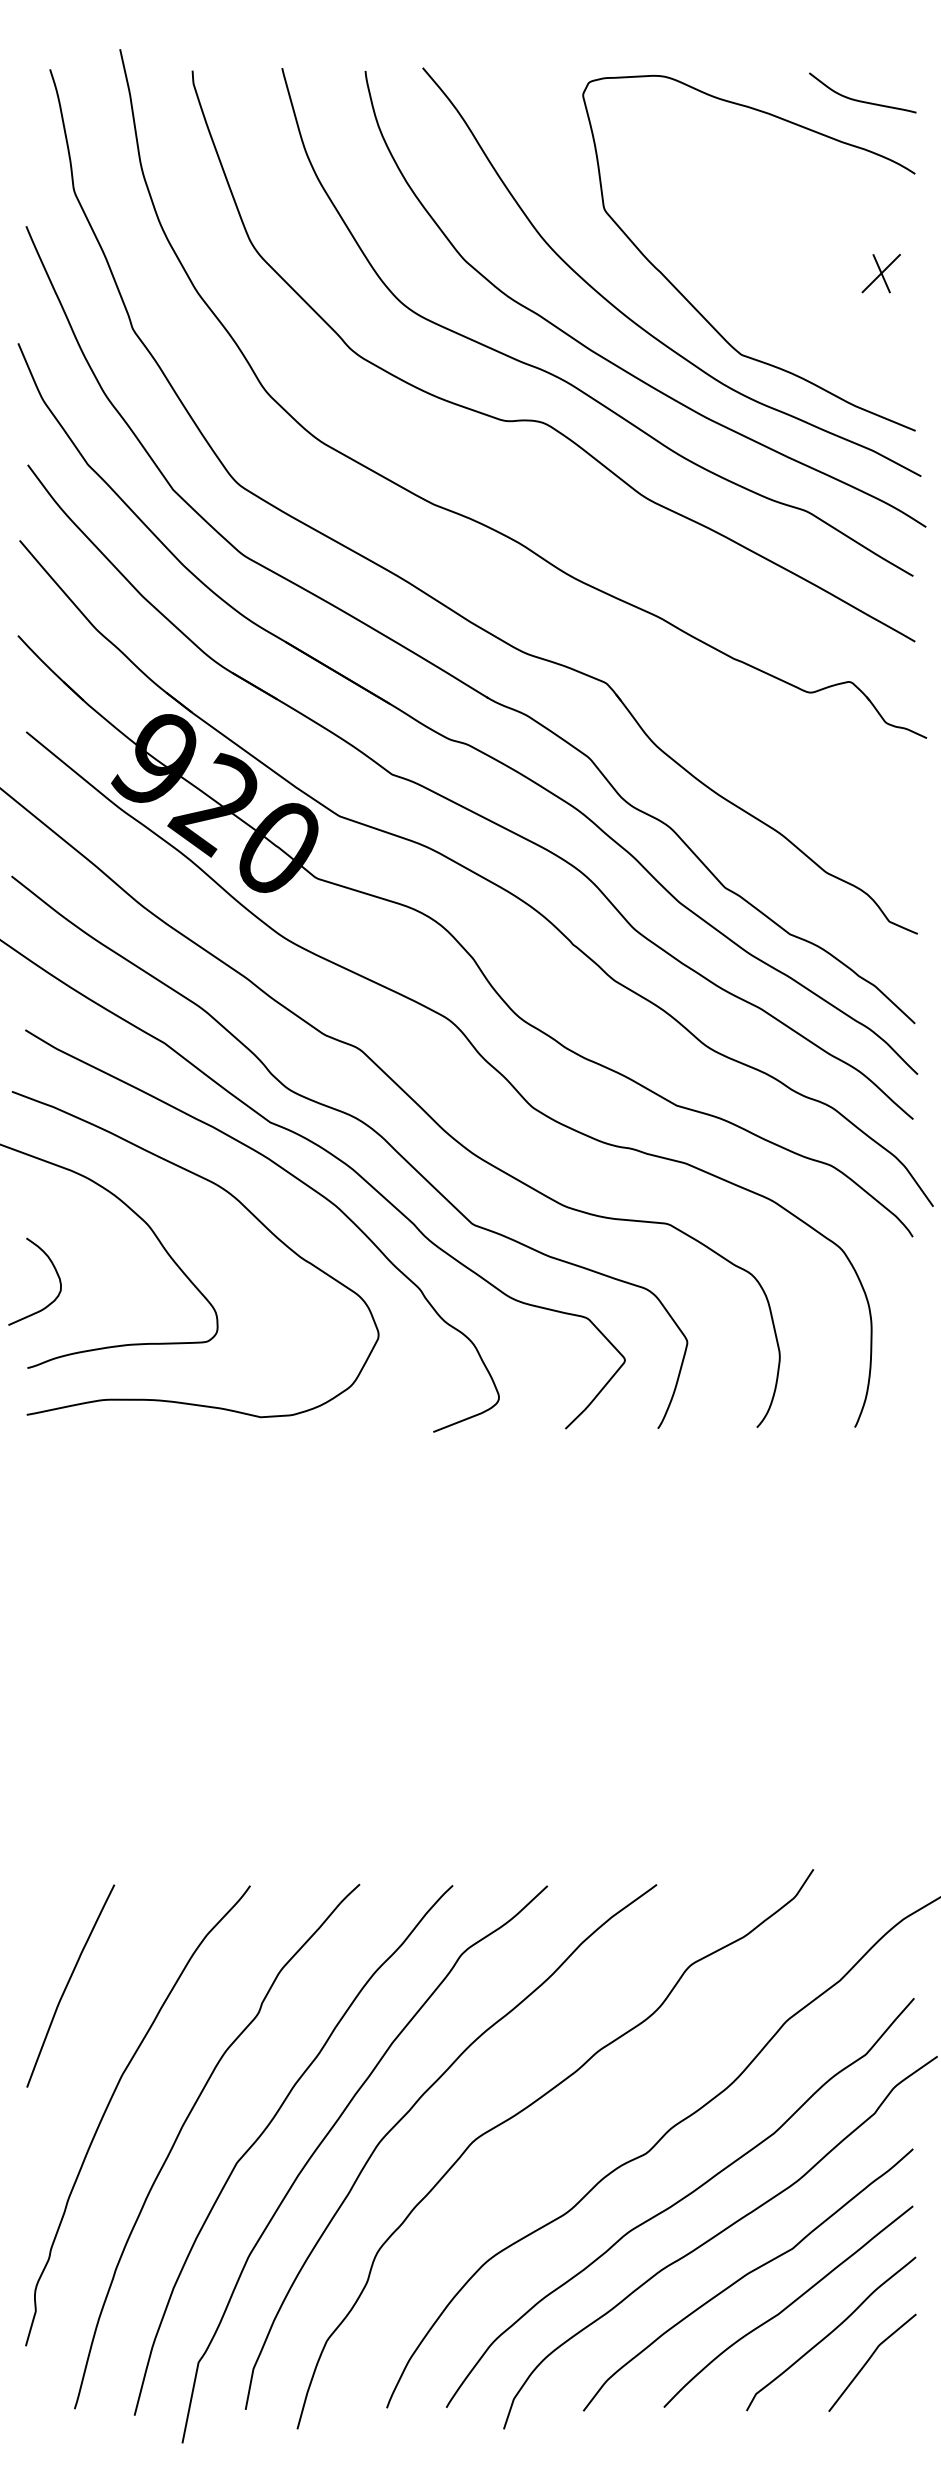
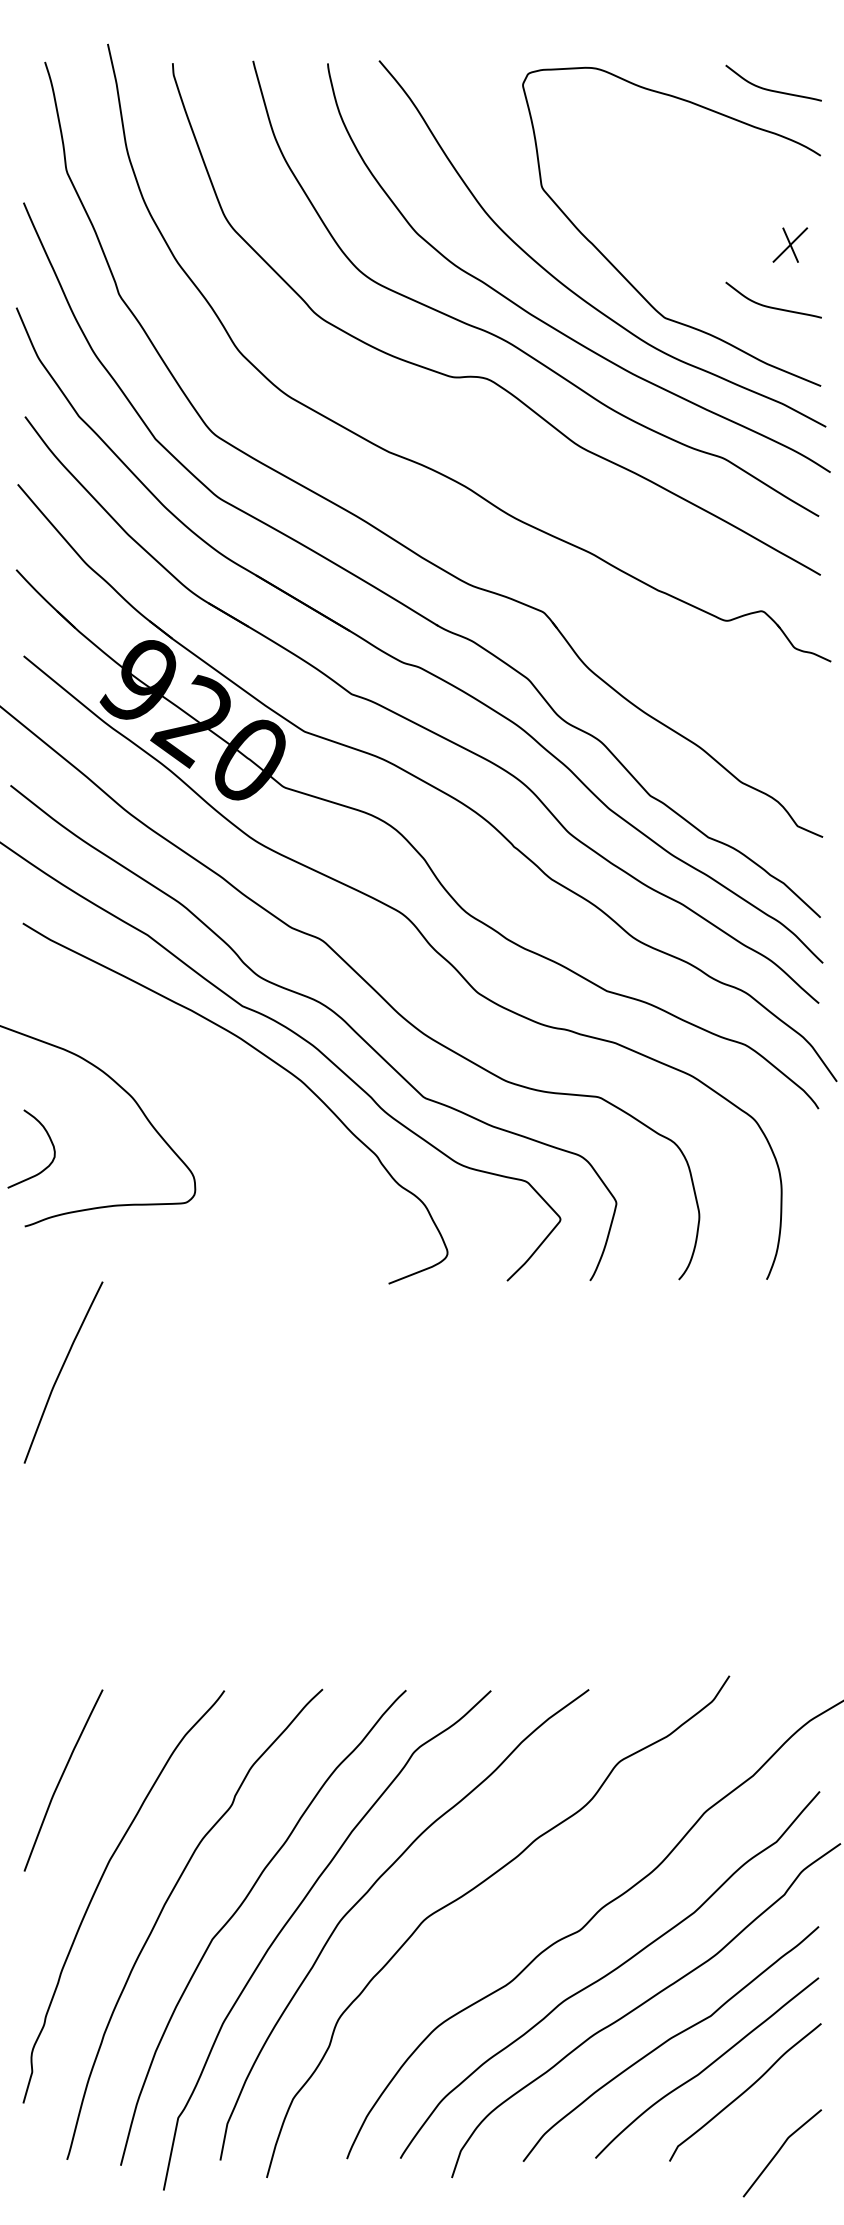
curve: (862, 342) -> (773, 306), added
curve: (237, 1201) -> (213, 1077), removed
curve: (68, 1529) -> (61, 1371), added
curve: (870, 2359) -> (780, 2150), moved

